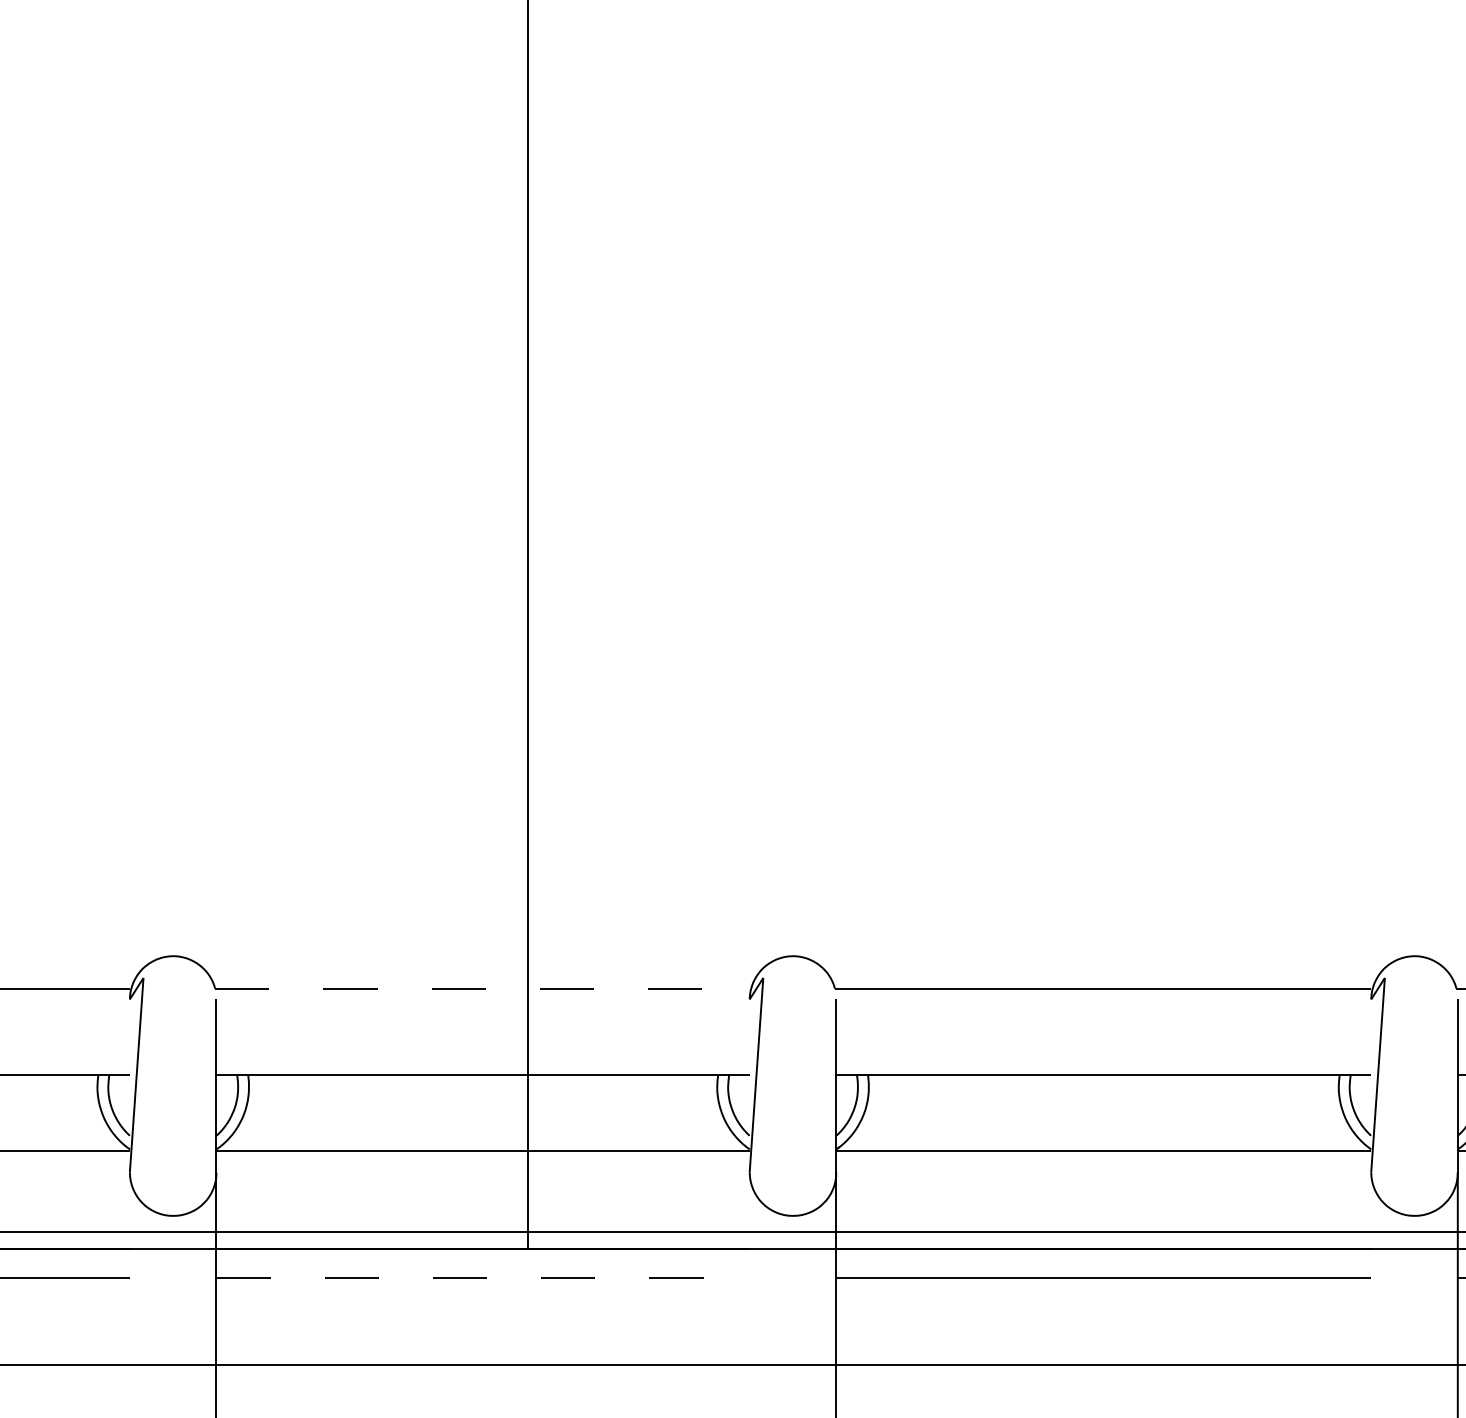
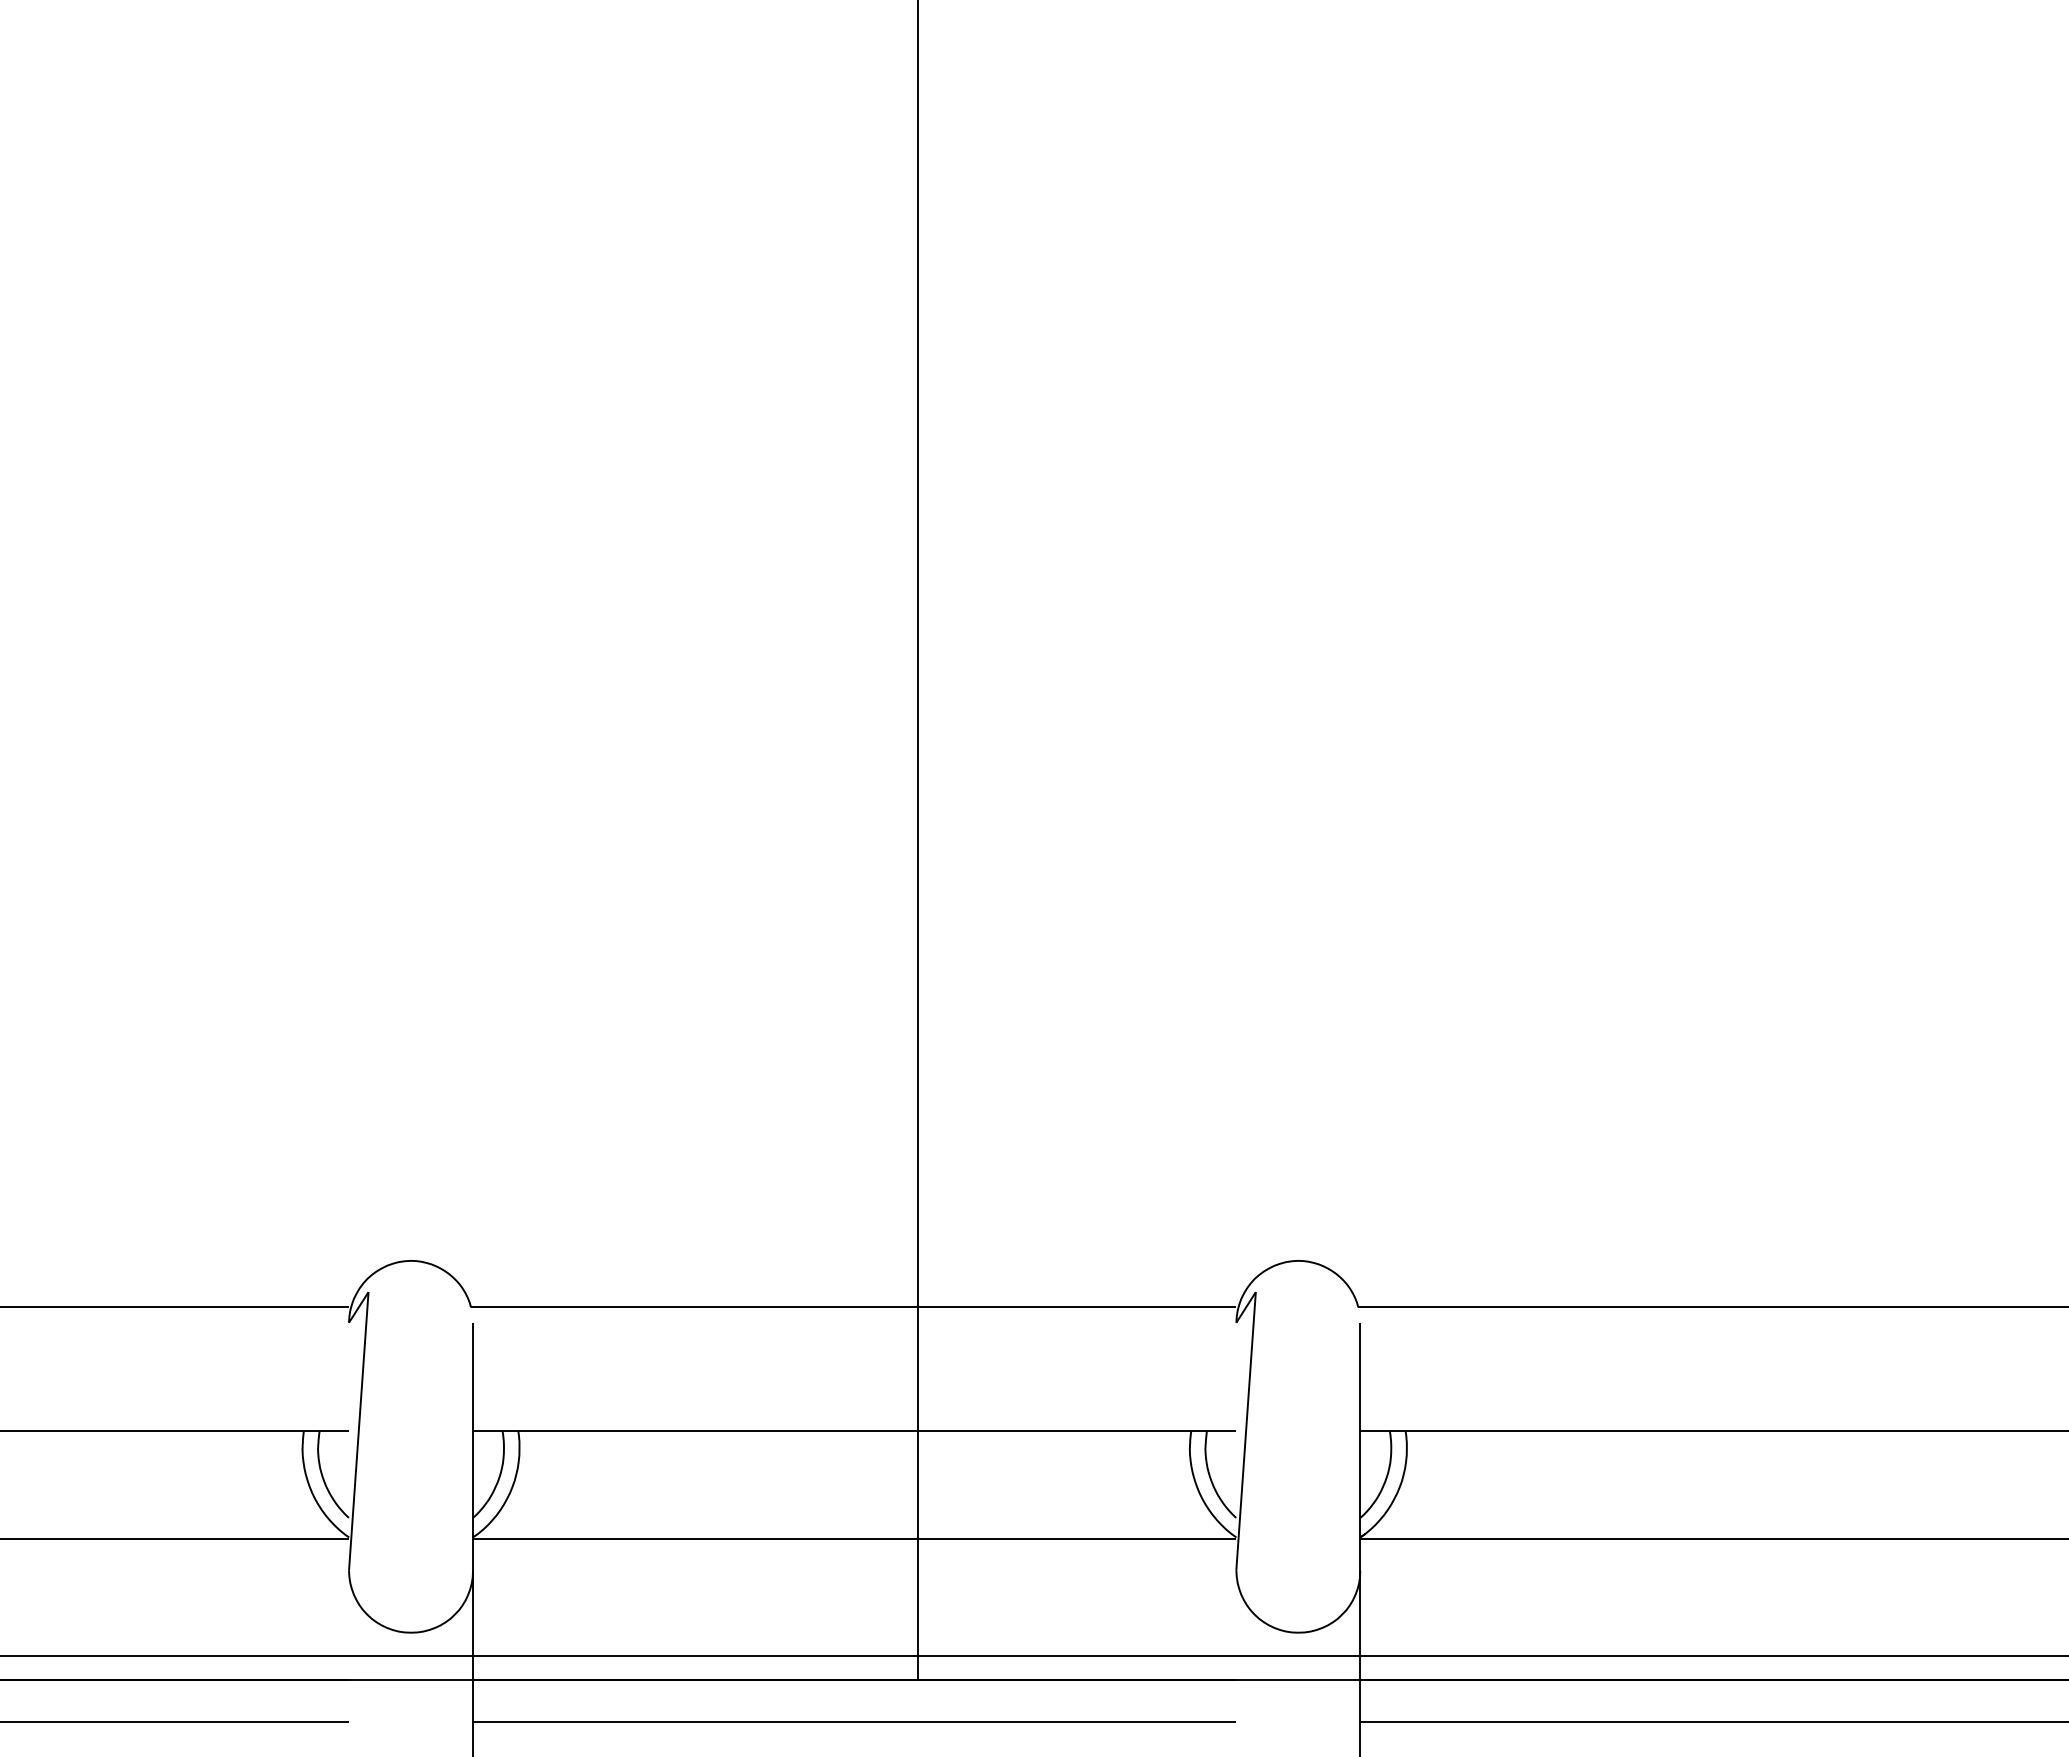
line: (482, 988) -> (853, 1307), dashed -> solid
line: (483, 1278) -> (855, 1722), dashed -> solid

